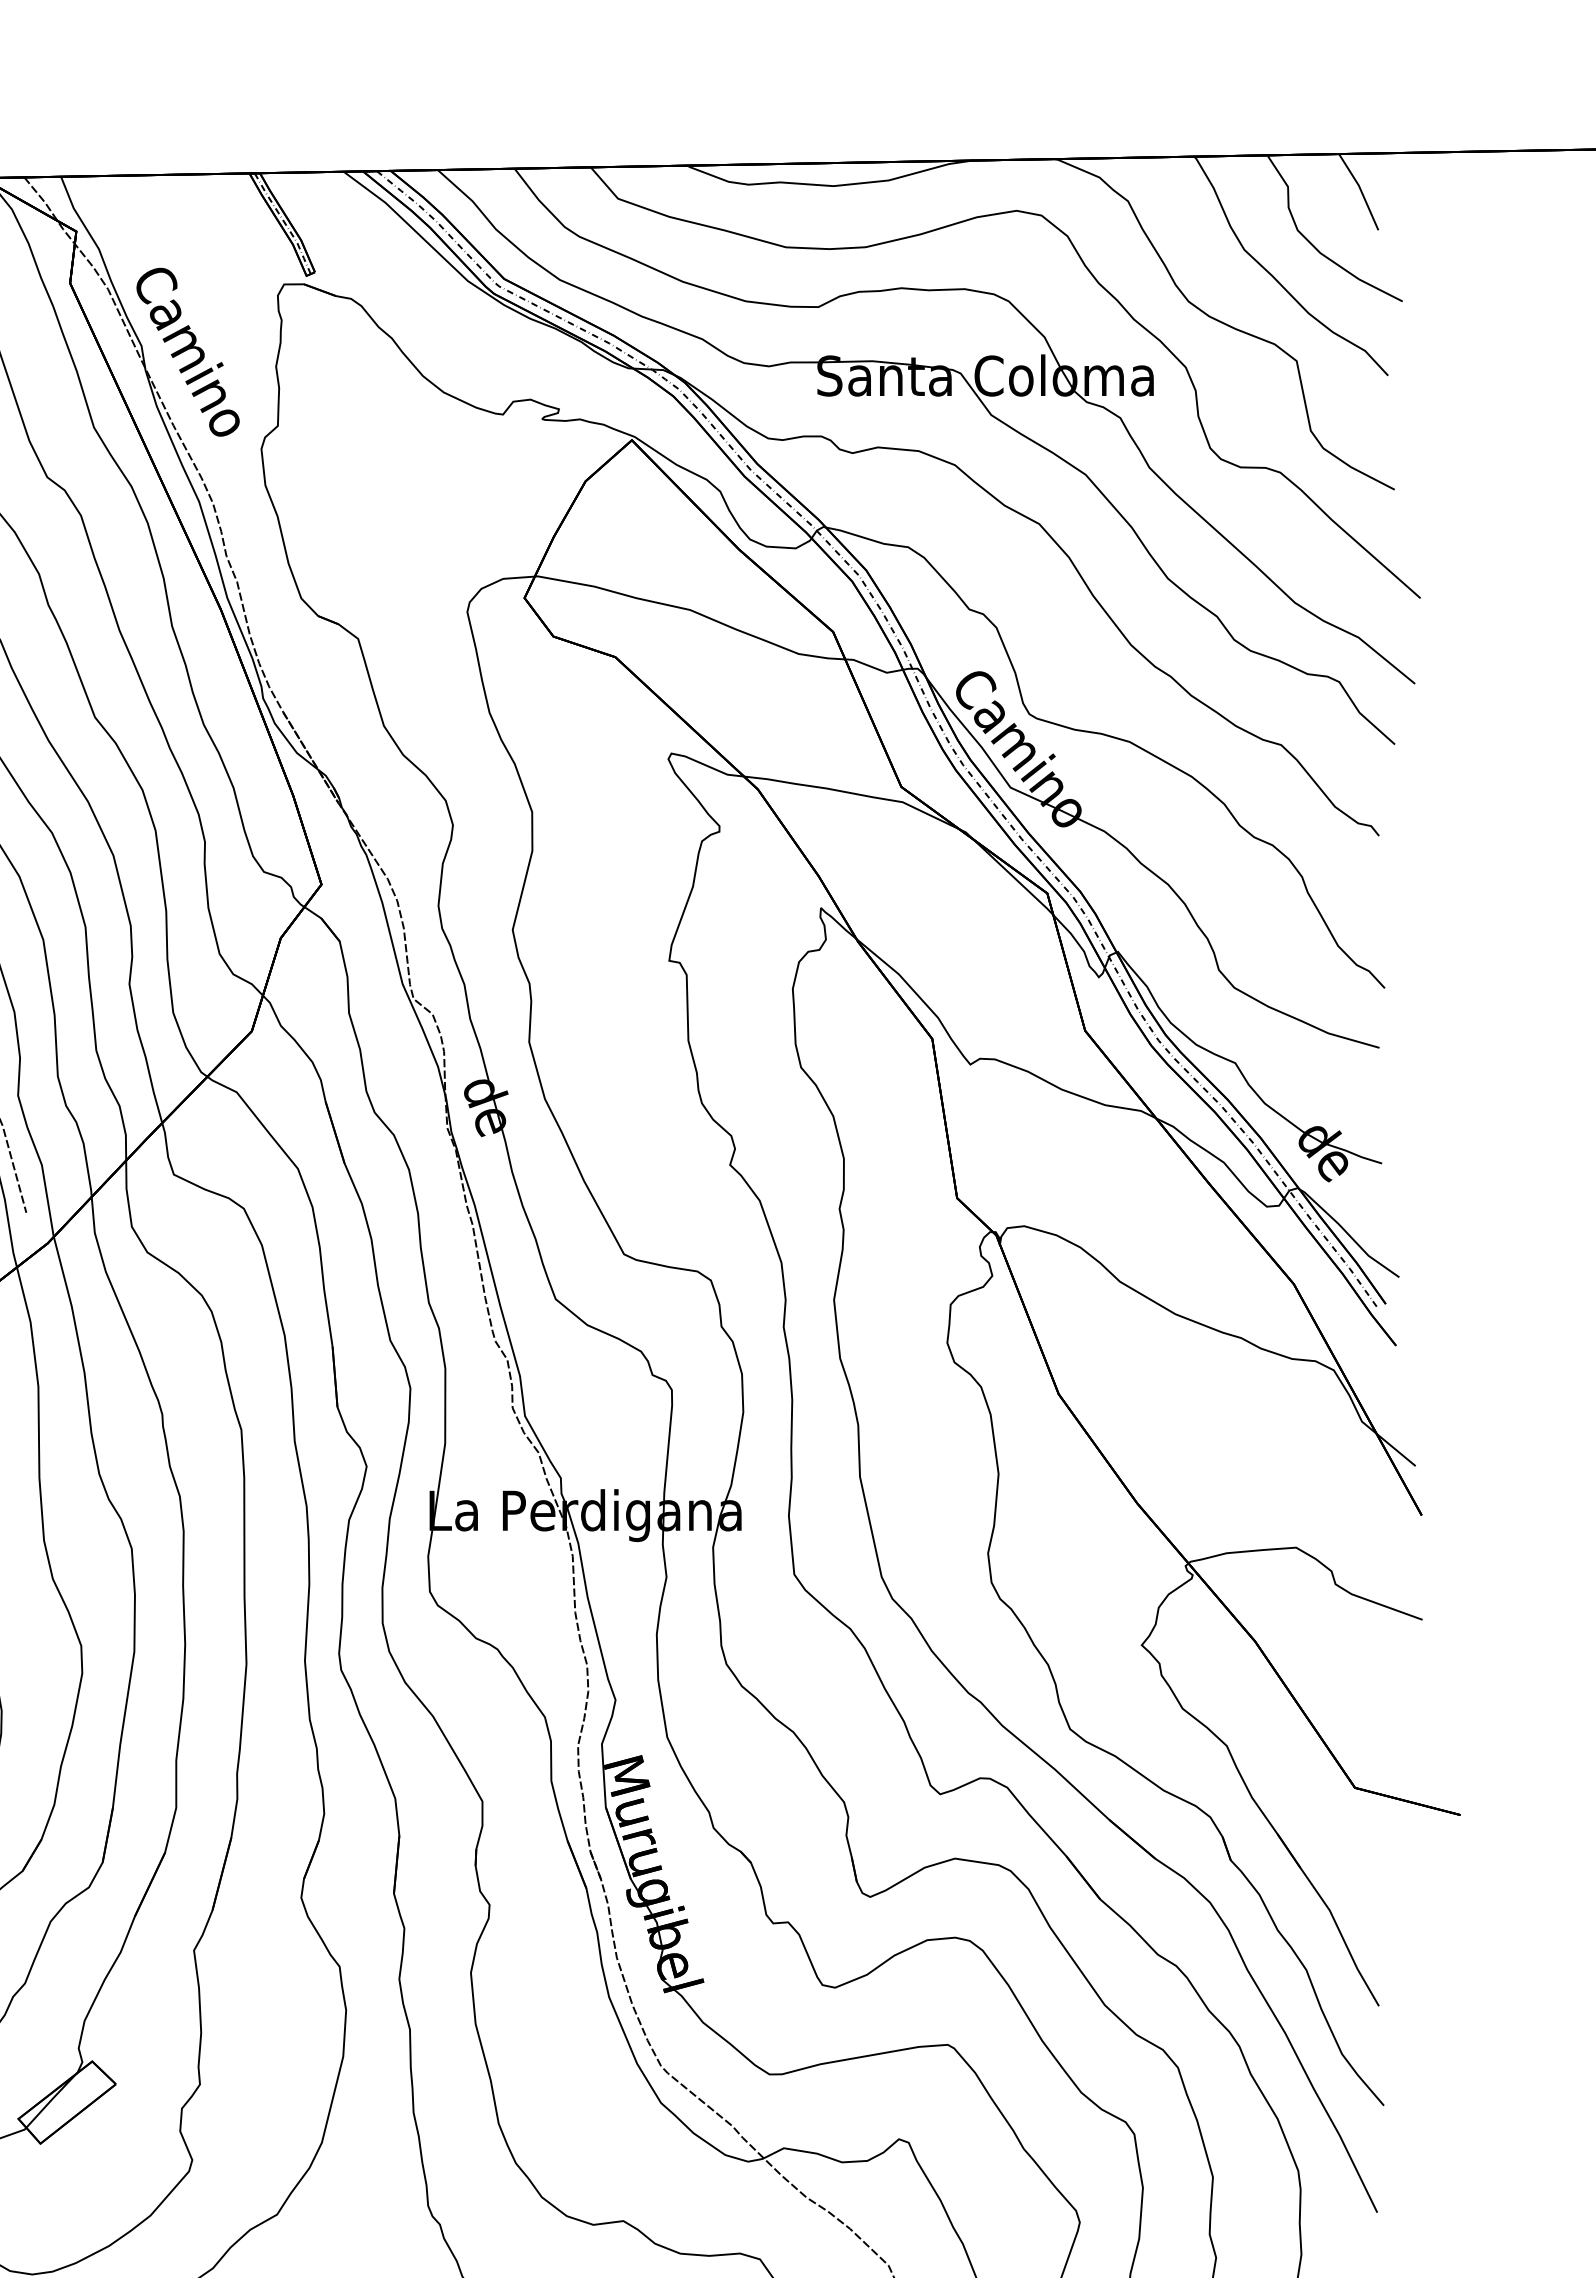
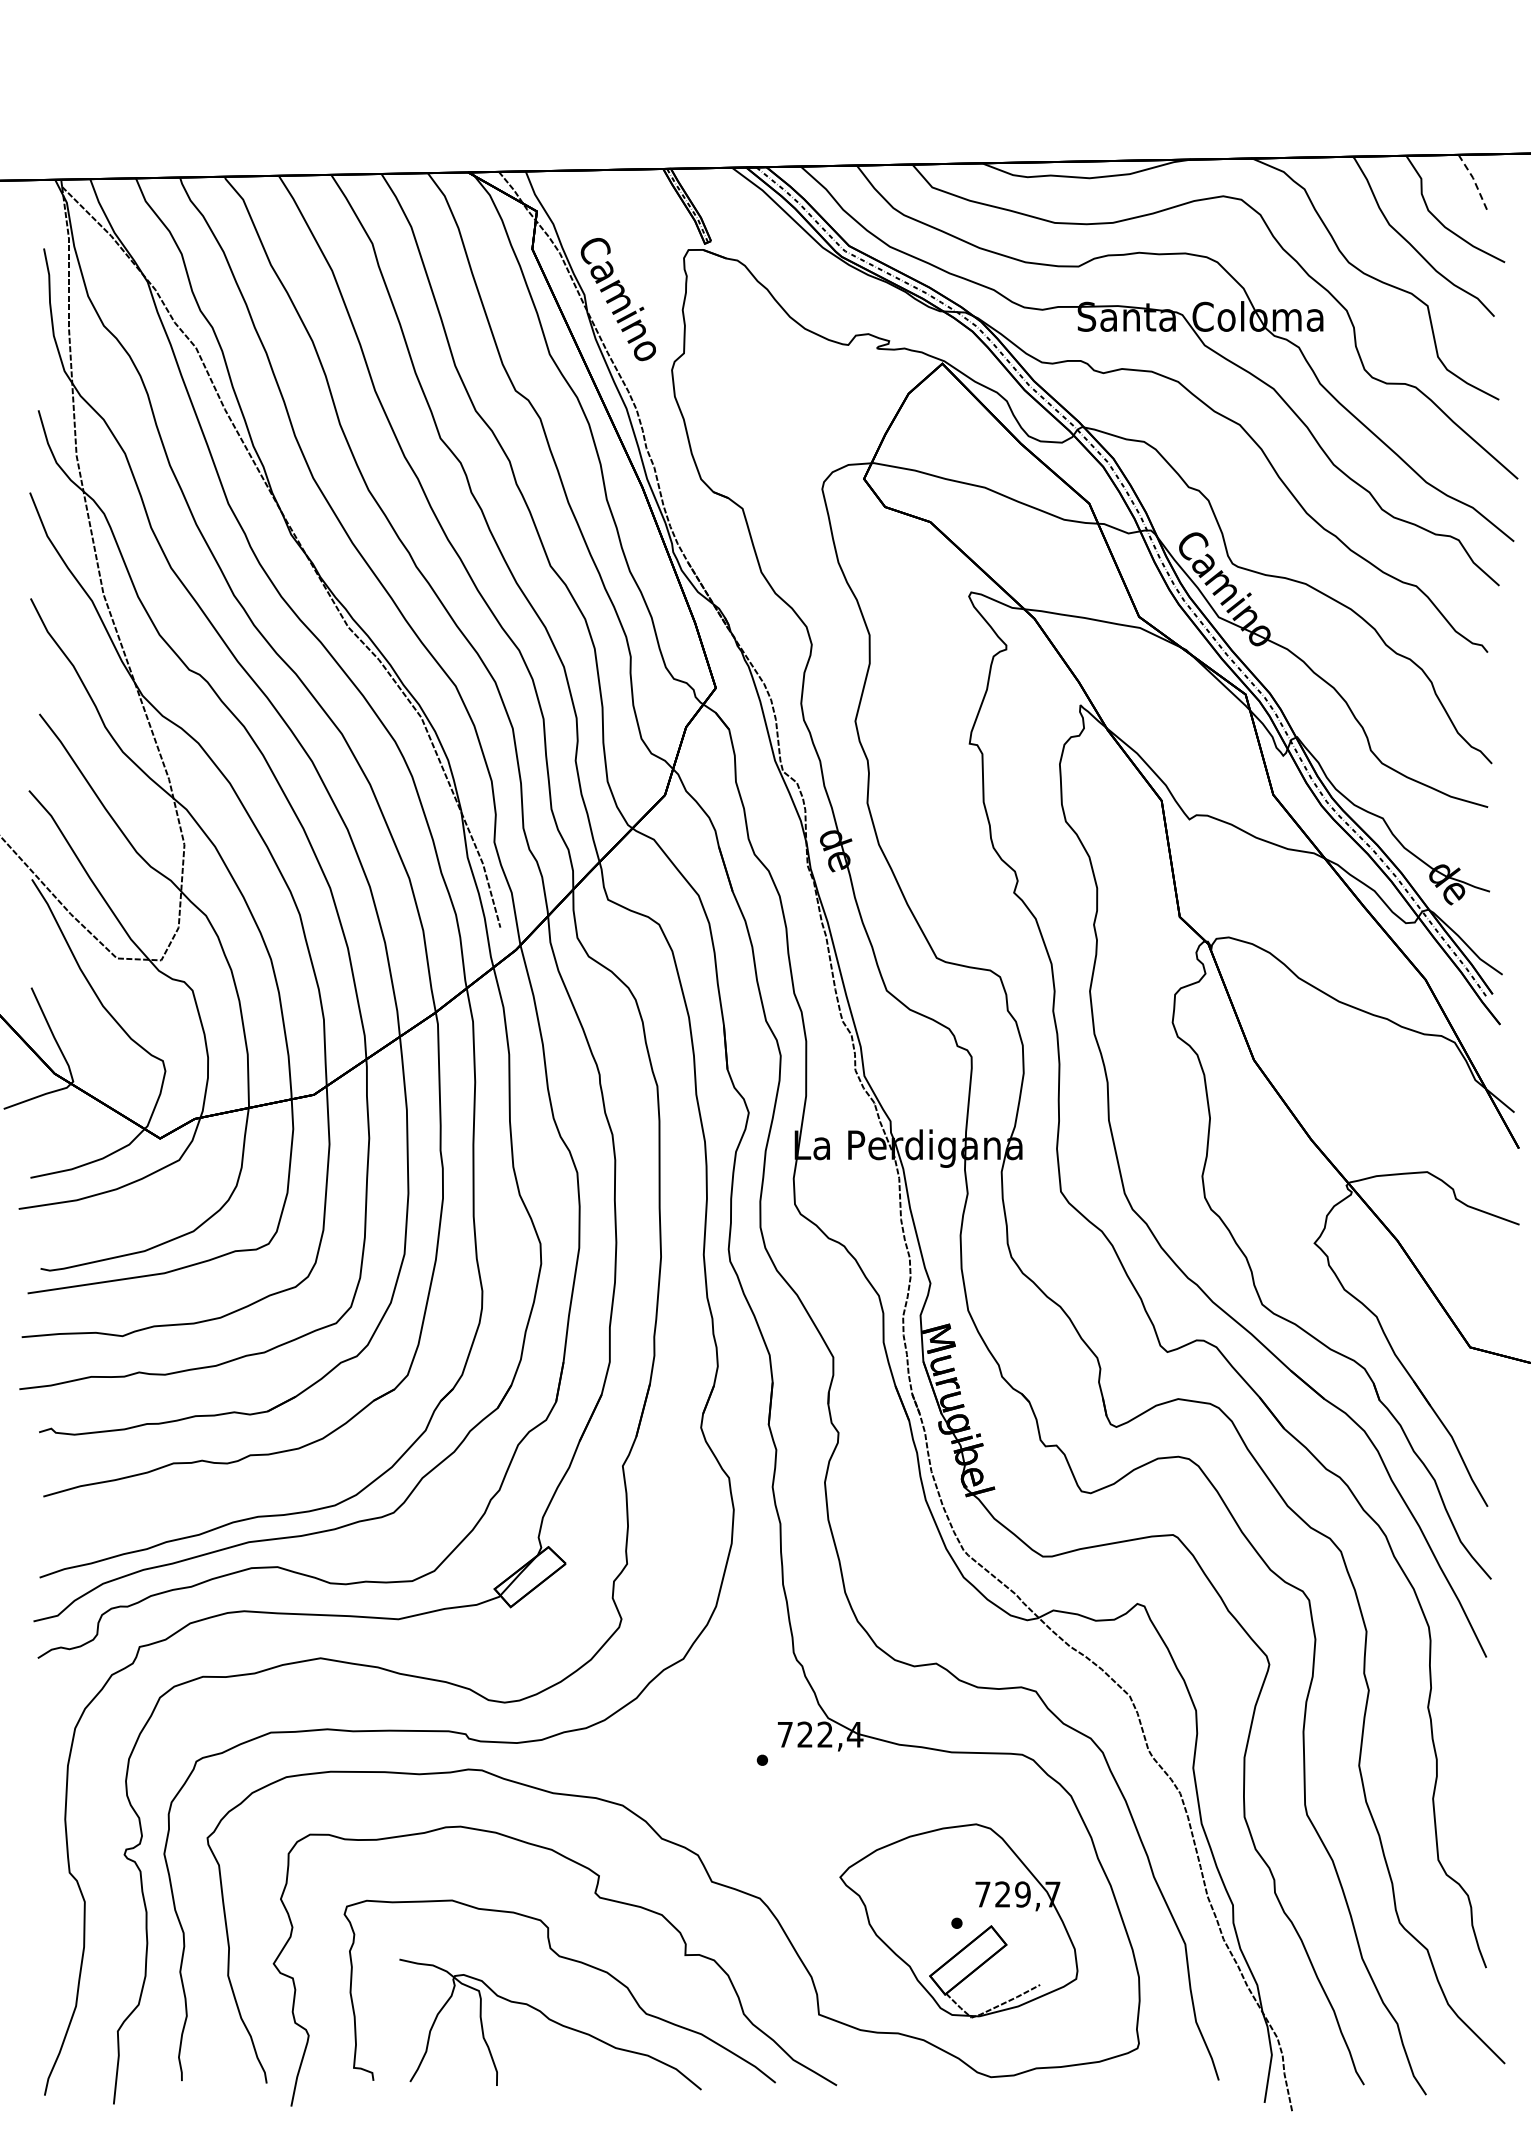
line: (1360, 190) -> (1474, 181), solid -> dashed

